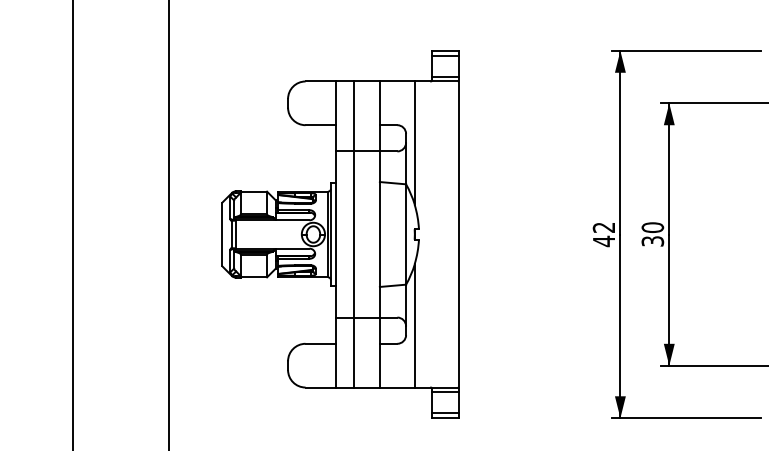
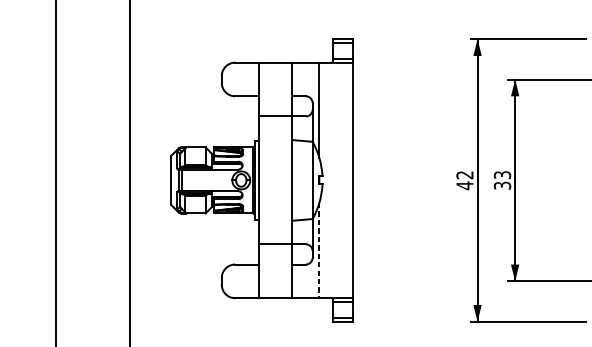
text: (652, 227) -> (502, 175), 30 -> 33
line: (353, 234) -> (272, 180), removed
line: (414, 325) -> (319, 250), solid -> dashed

